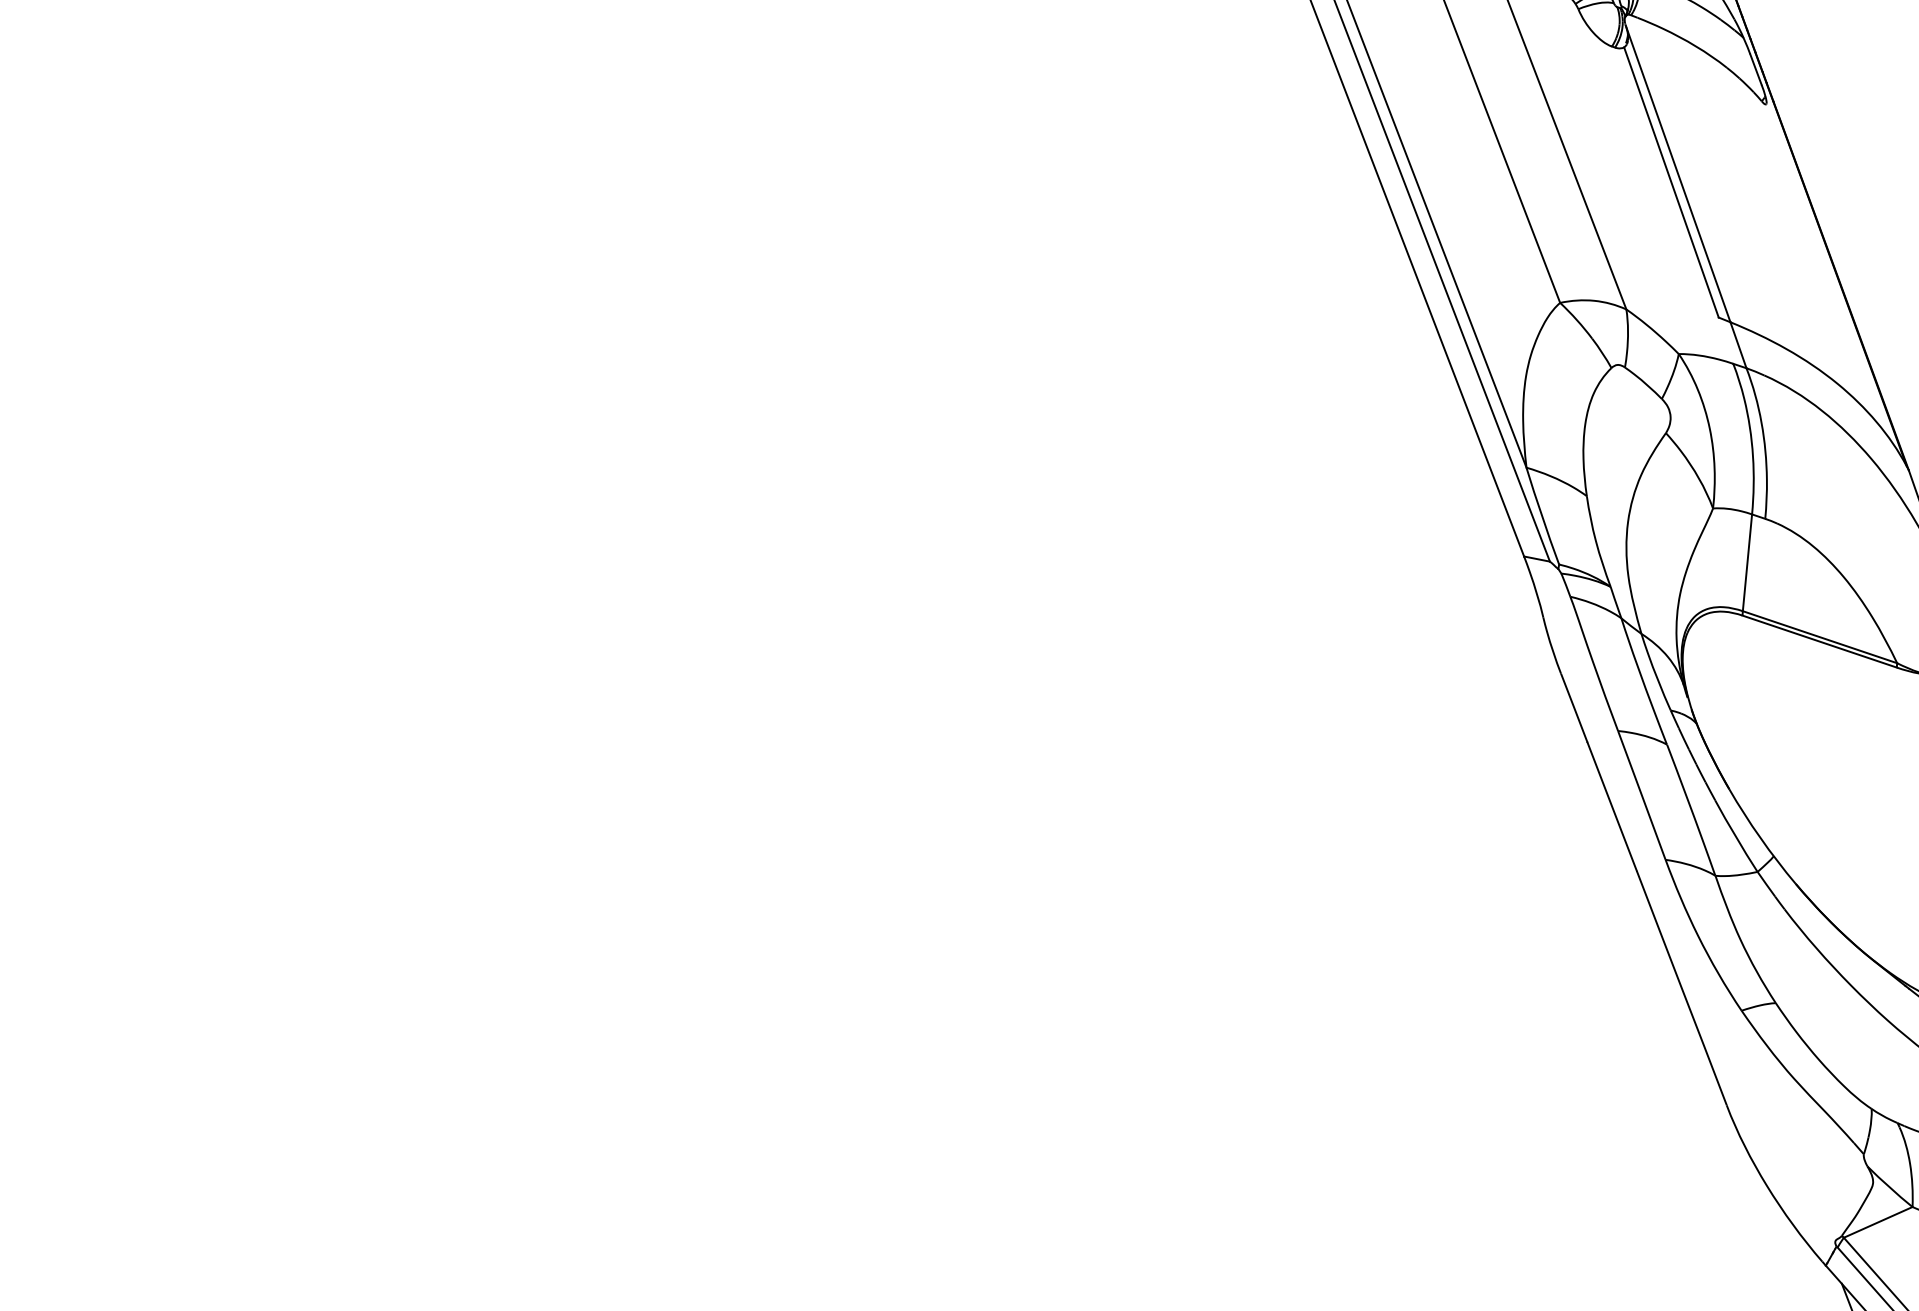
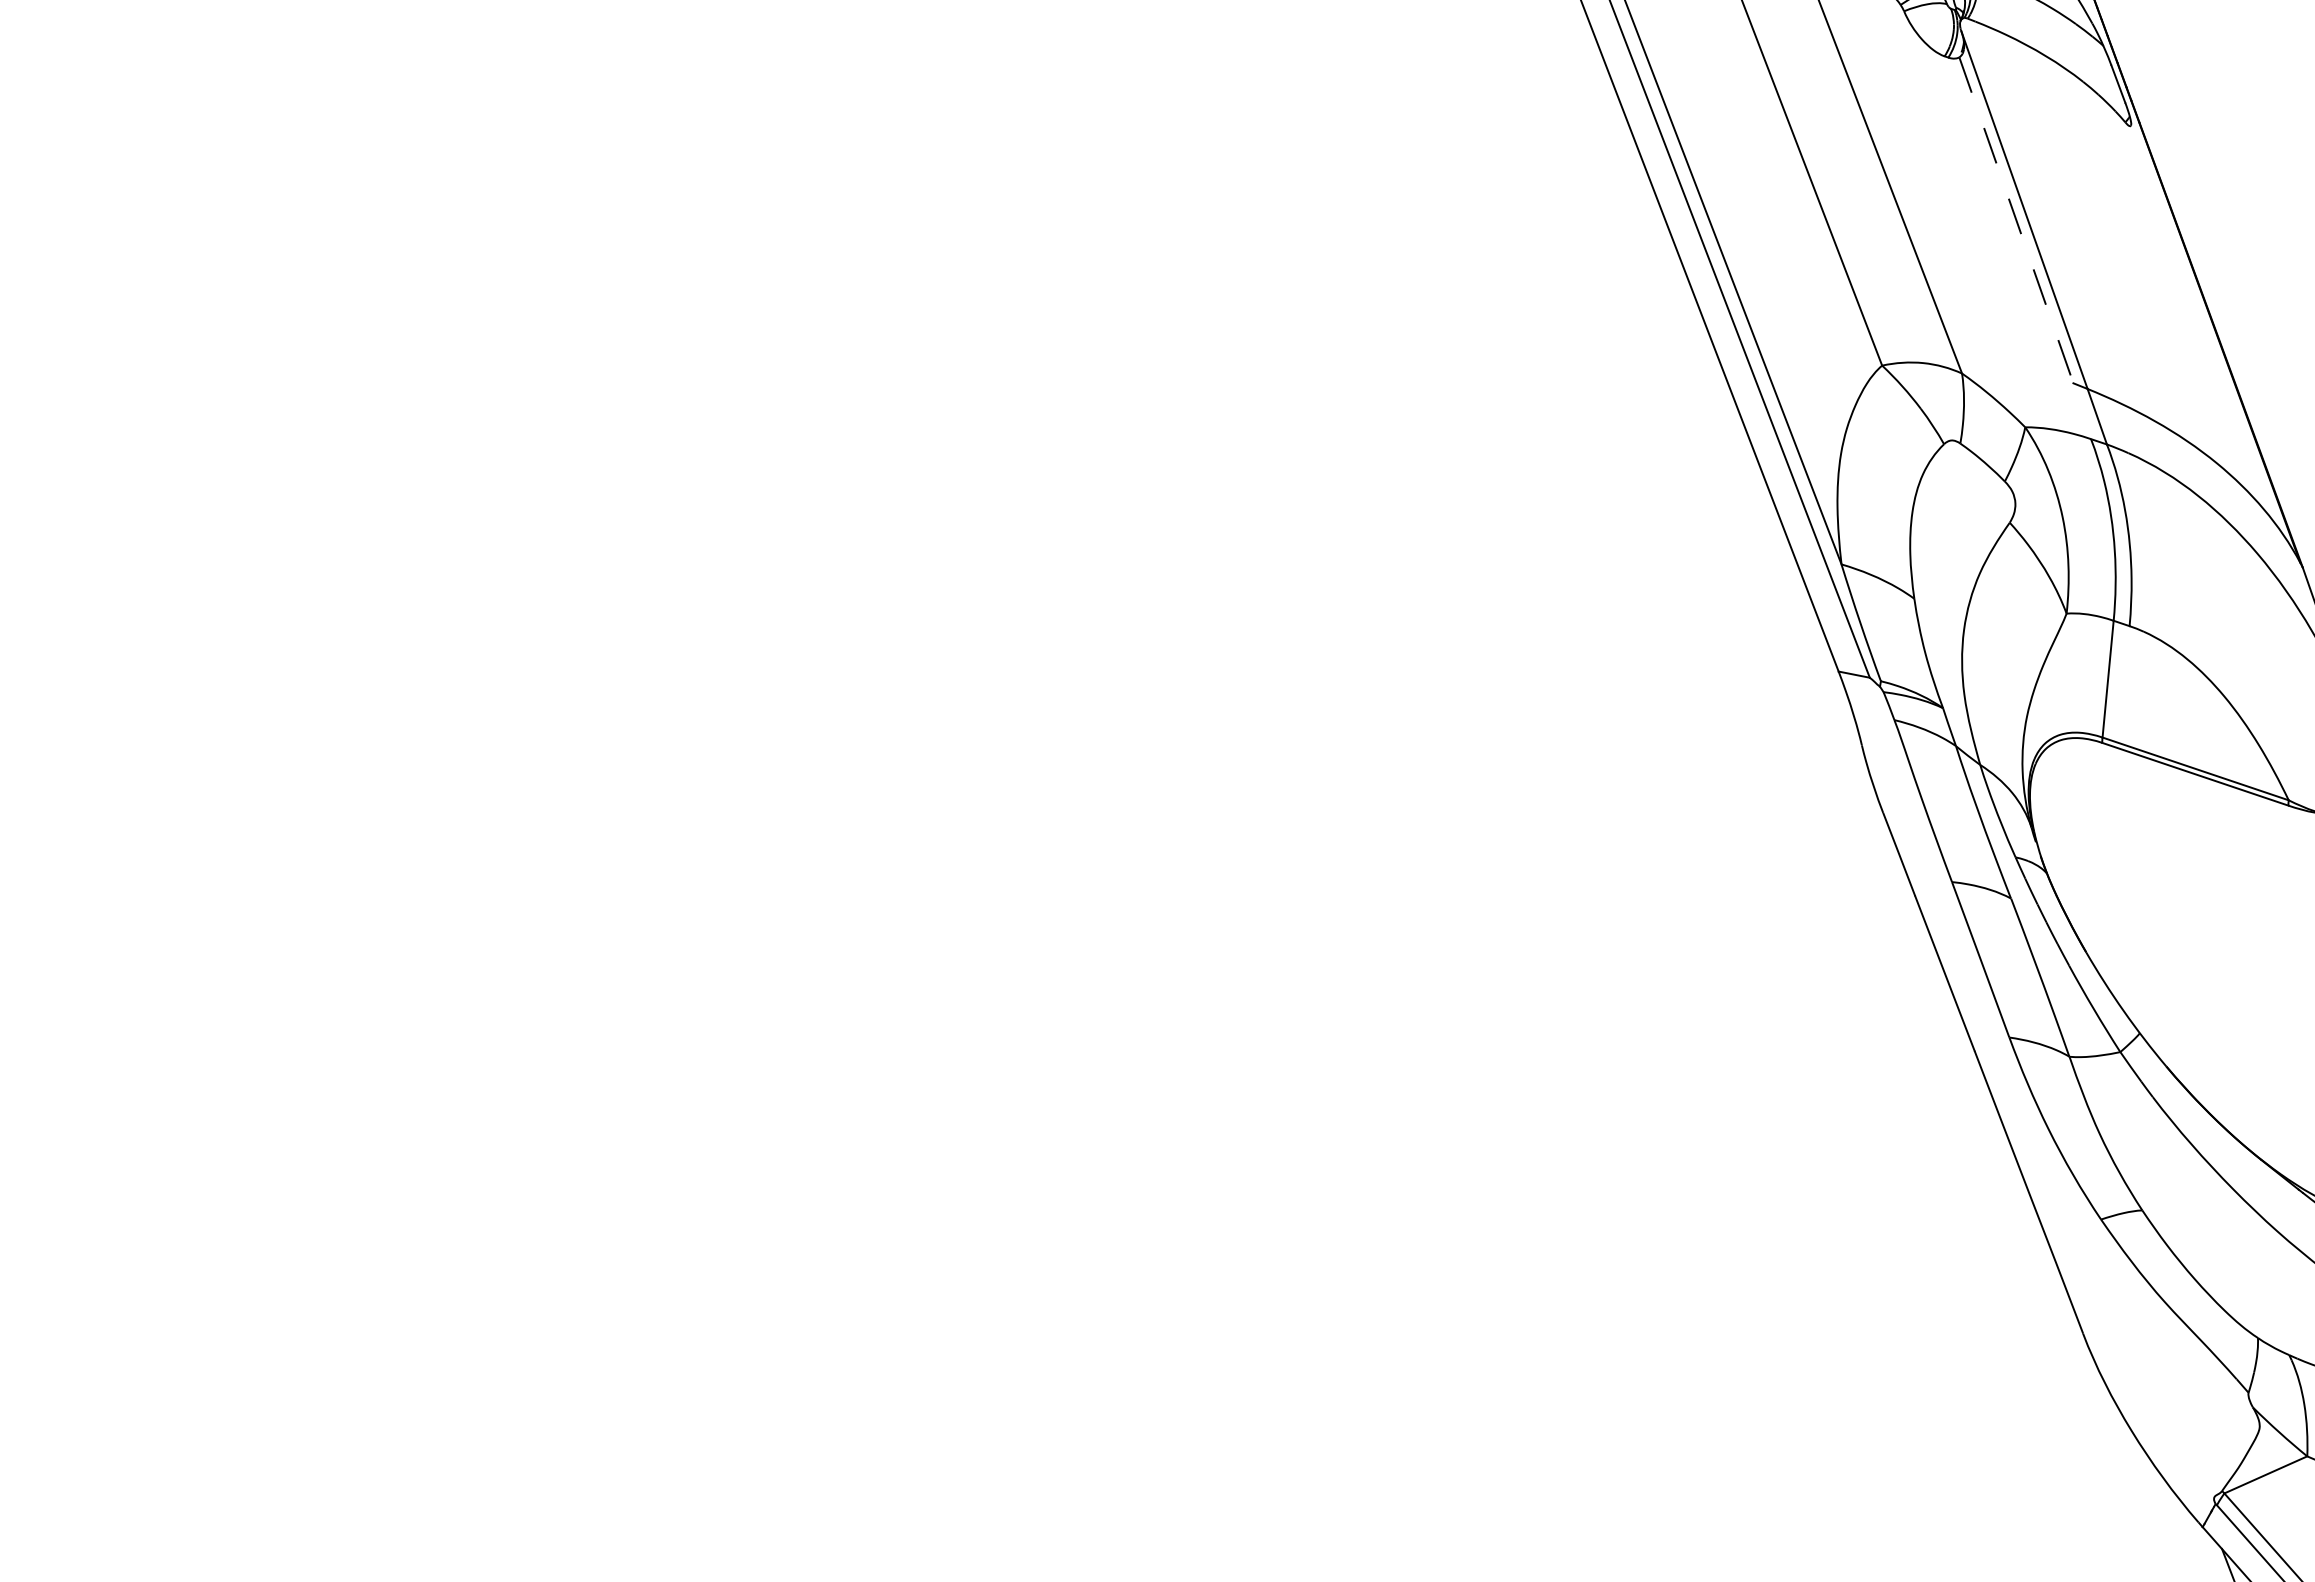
line: (1671, 182) -> (2016, 220), solid -> dashed

